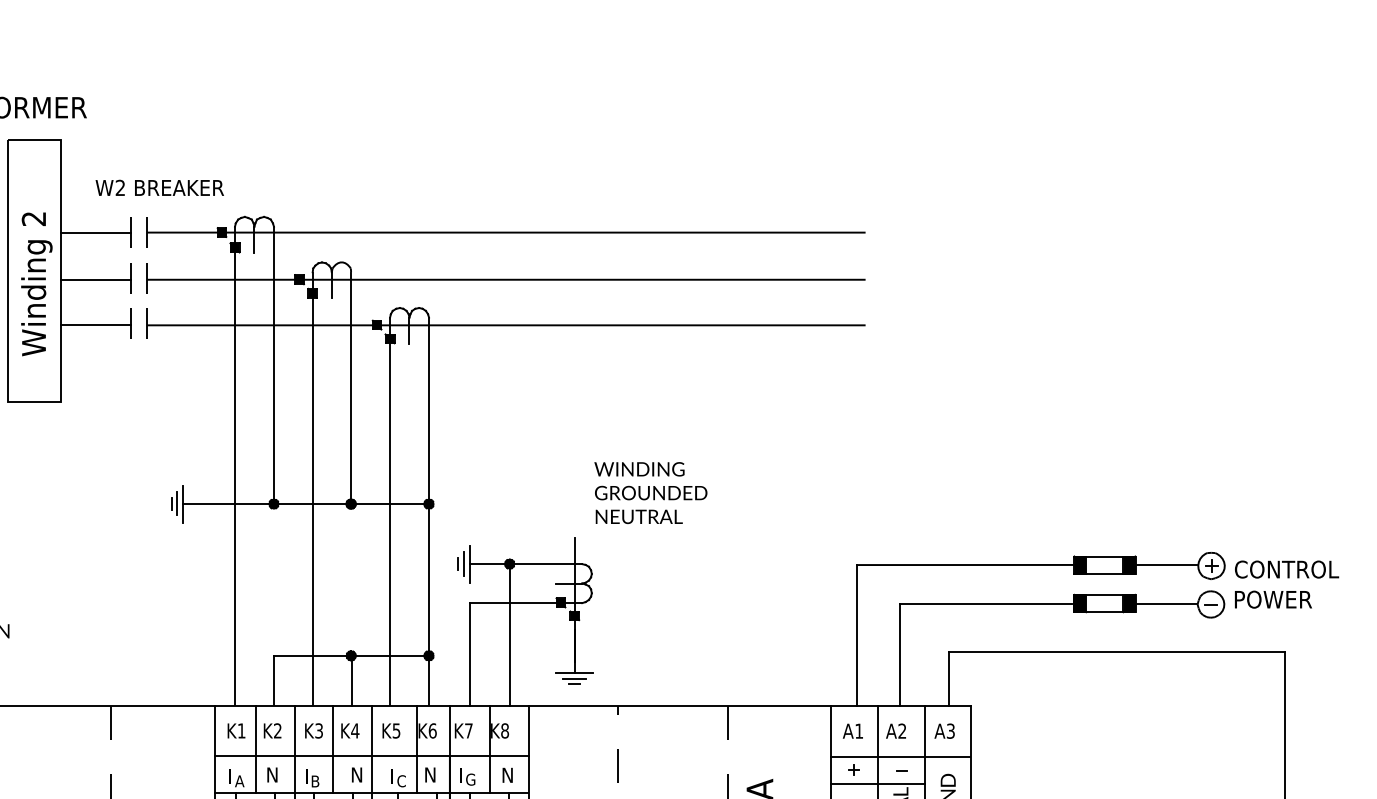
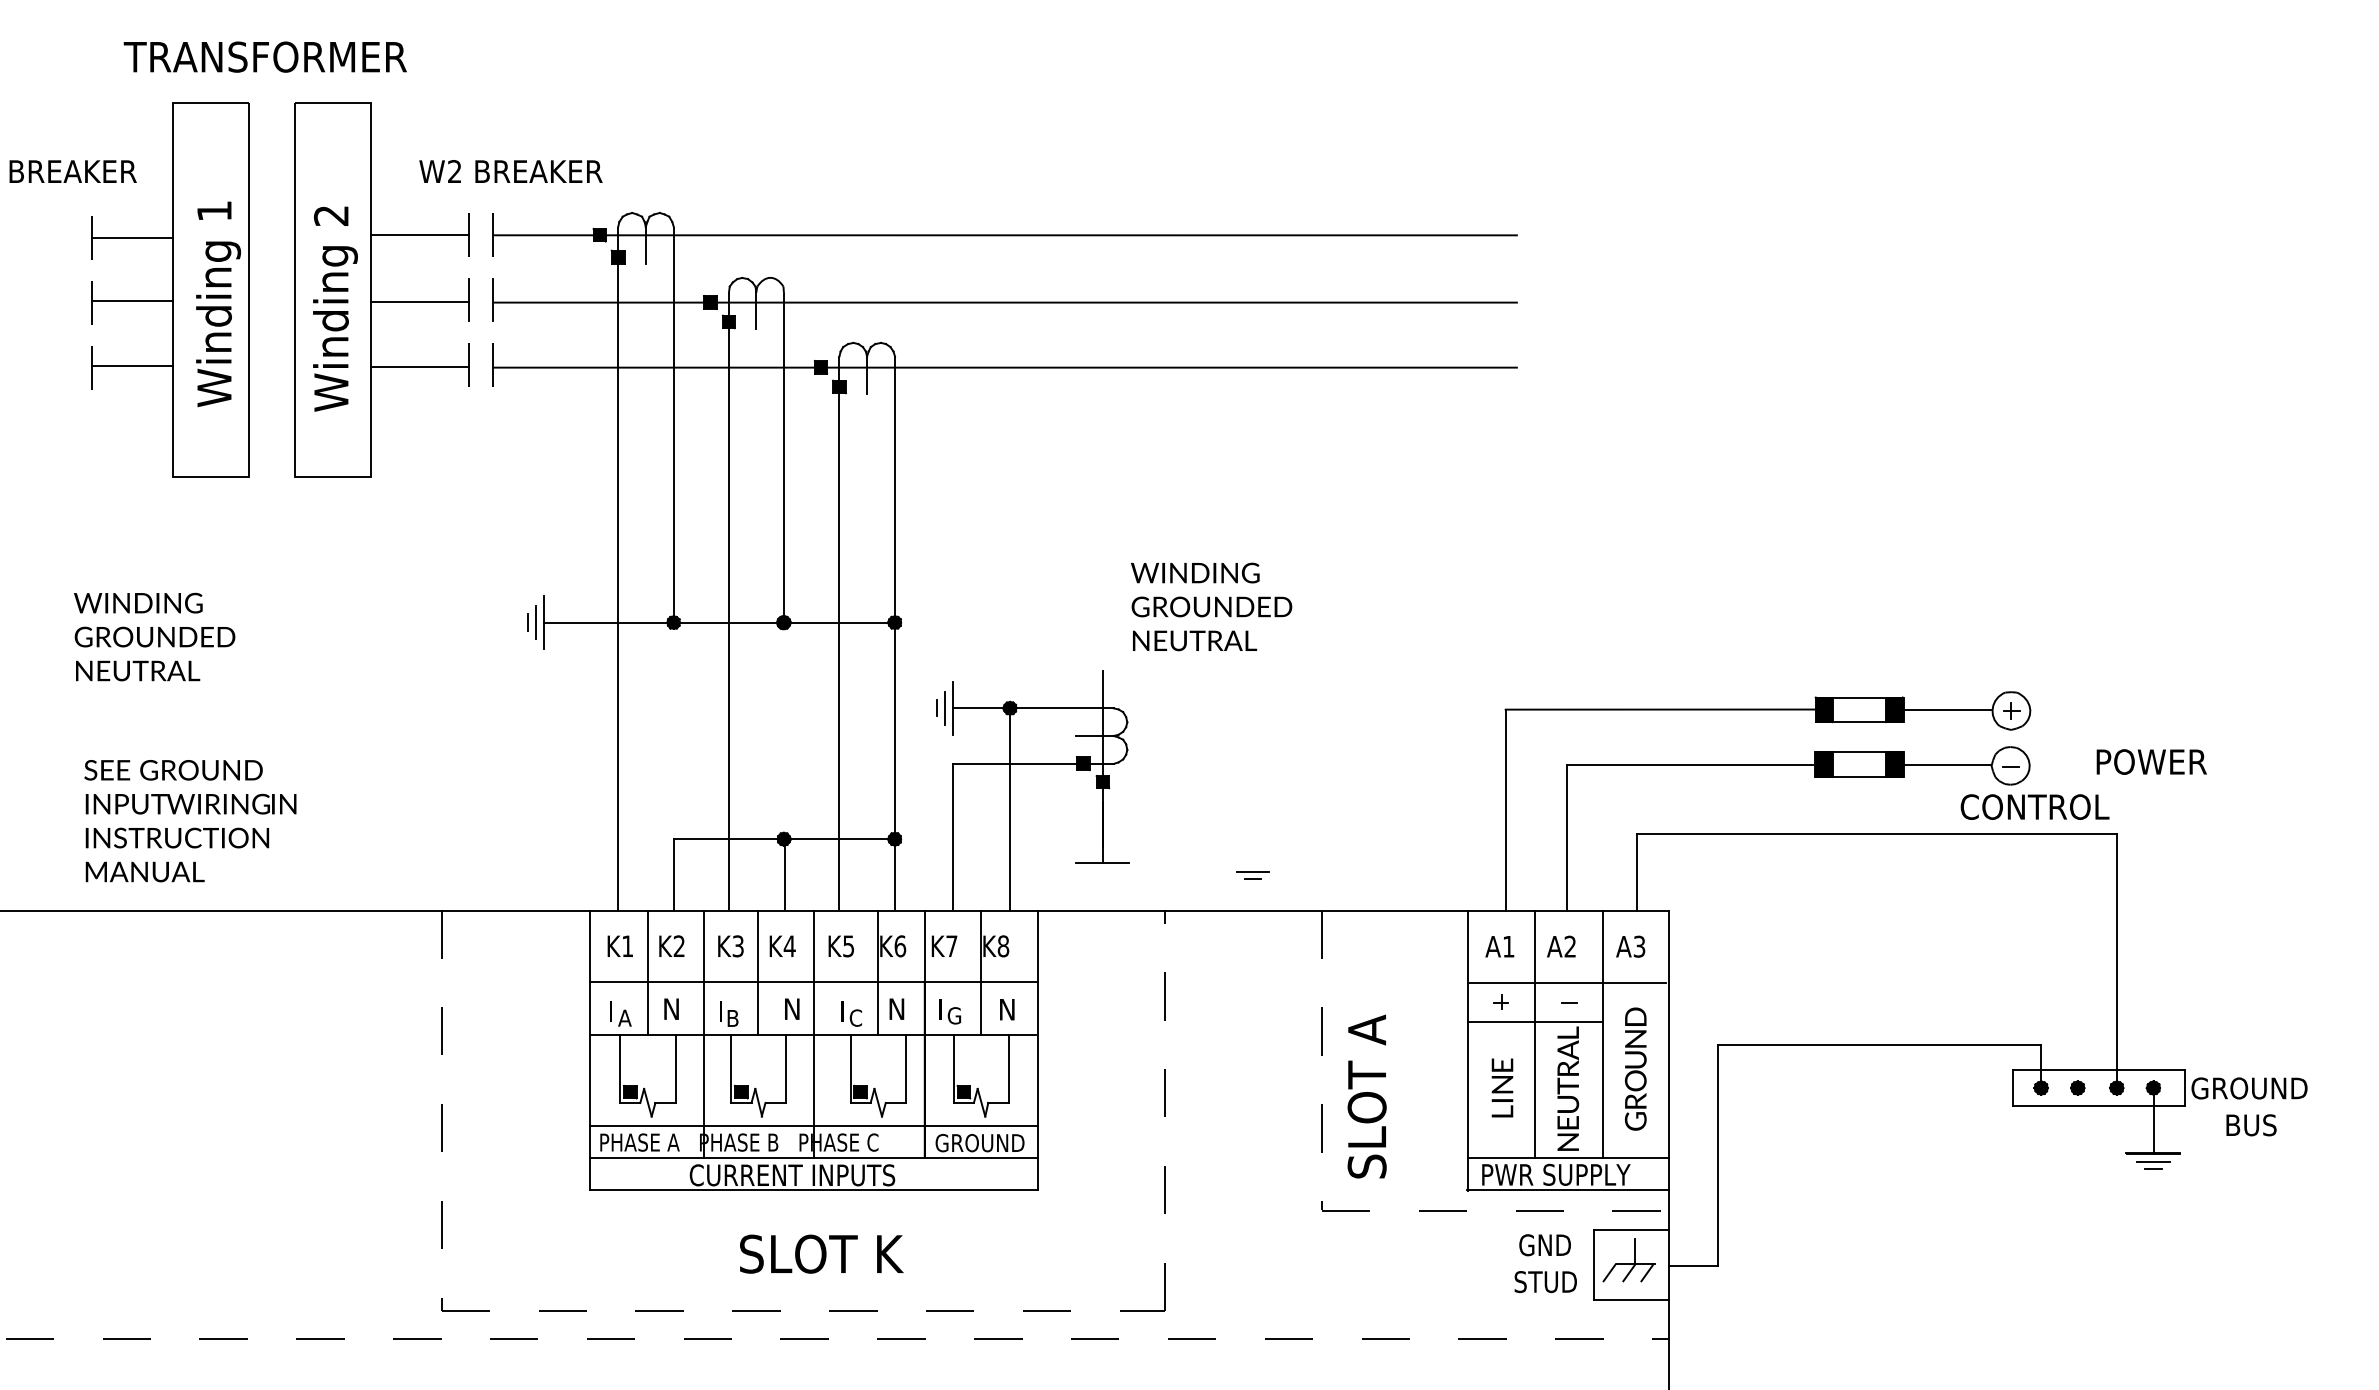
text: (1286, 569) -> (2034, 806), moved
text: (1273, 599) -> (2151, 761), moved
part: (574, 681) -> (1252, 875), moved

